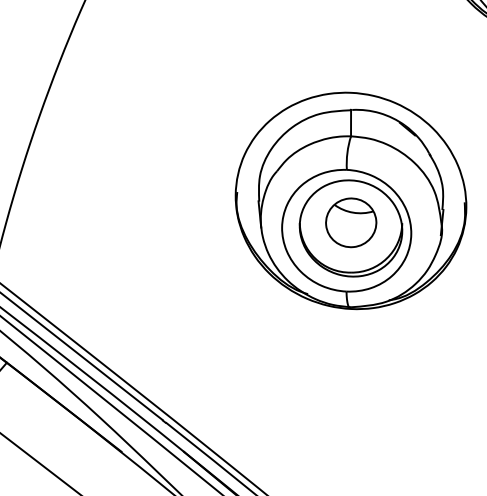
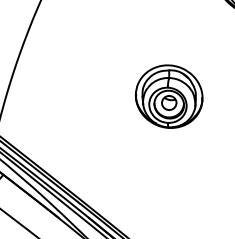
part: (349, 200) -> (168, 96), size x0.6

